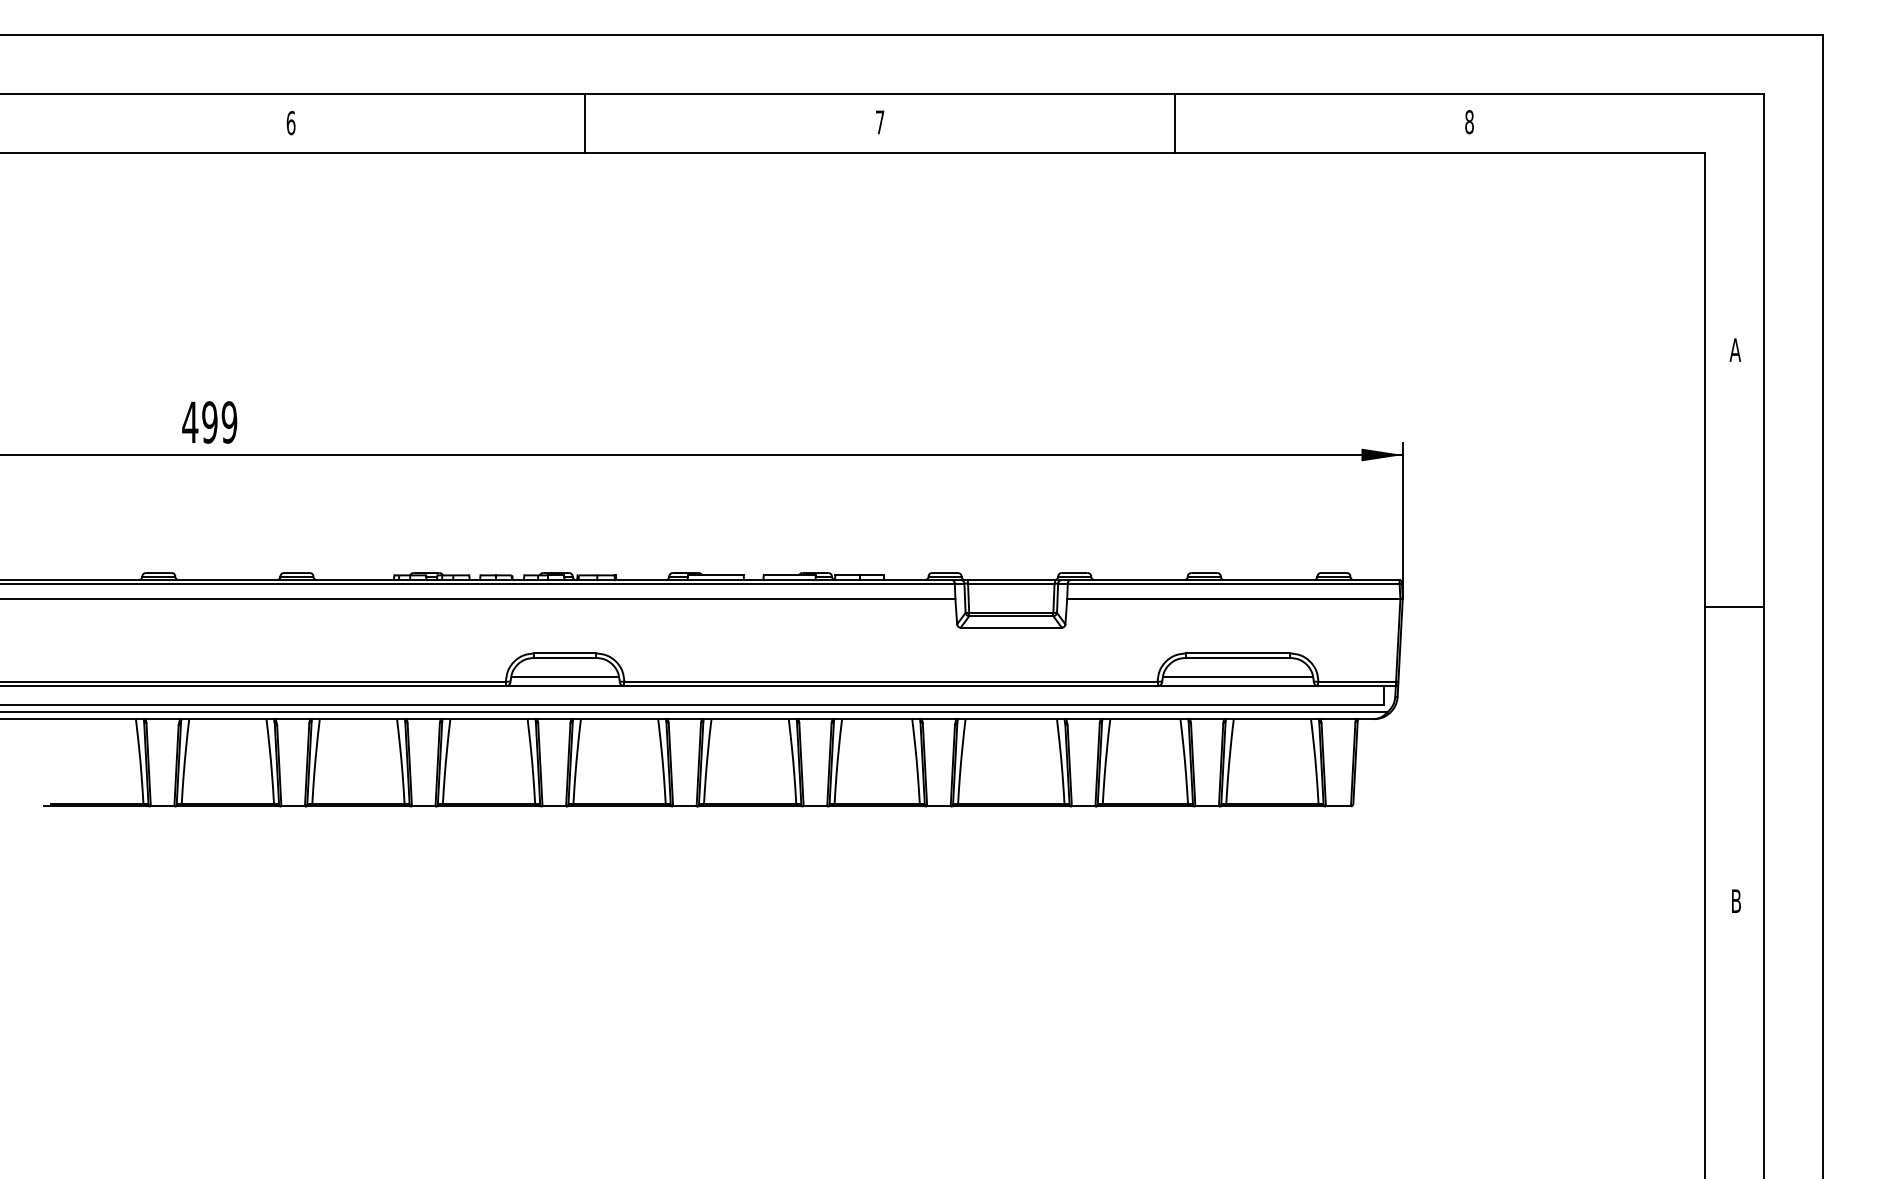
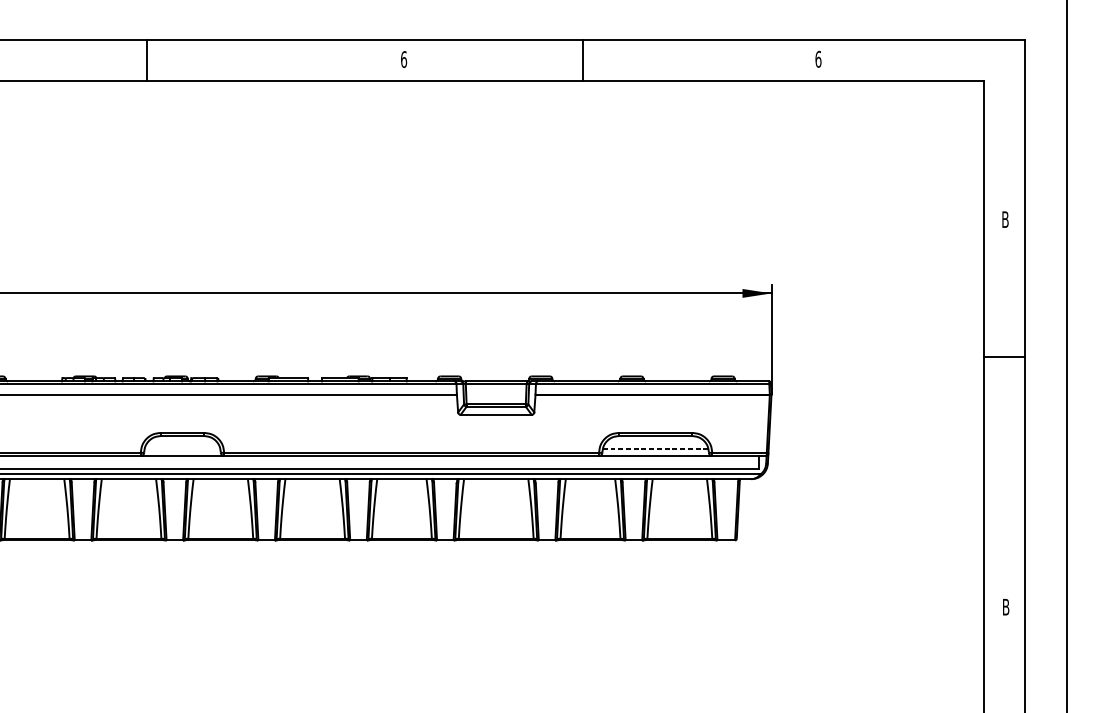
text: (879, 122) -> (403, 59), 7 -> 6
text: (1469, 122) -> (818, 59), 8 -> 6
line: (585, 123) -> (146, 60), moved
line: (1174, 123) -> (582, 60), moved
text: (1735, 349) -> (1005, 219), A -> B
line: (1733, 606) -> (1004, 357), moved
line: (564, 676) -> (182, 449), removed
line: (1238, 676) -> (655, 449), solid -> dashed

